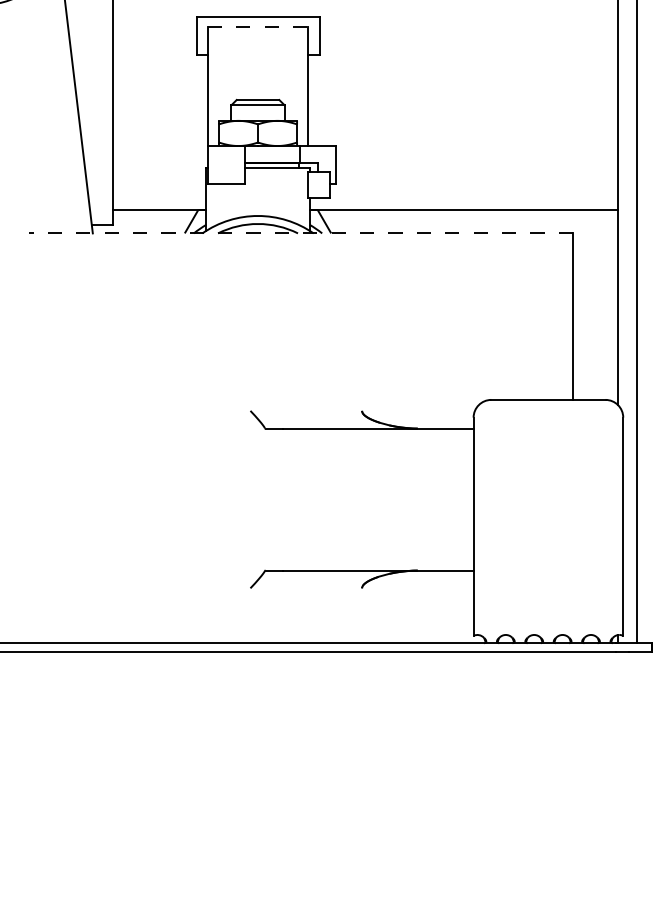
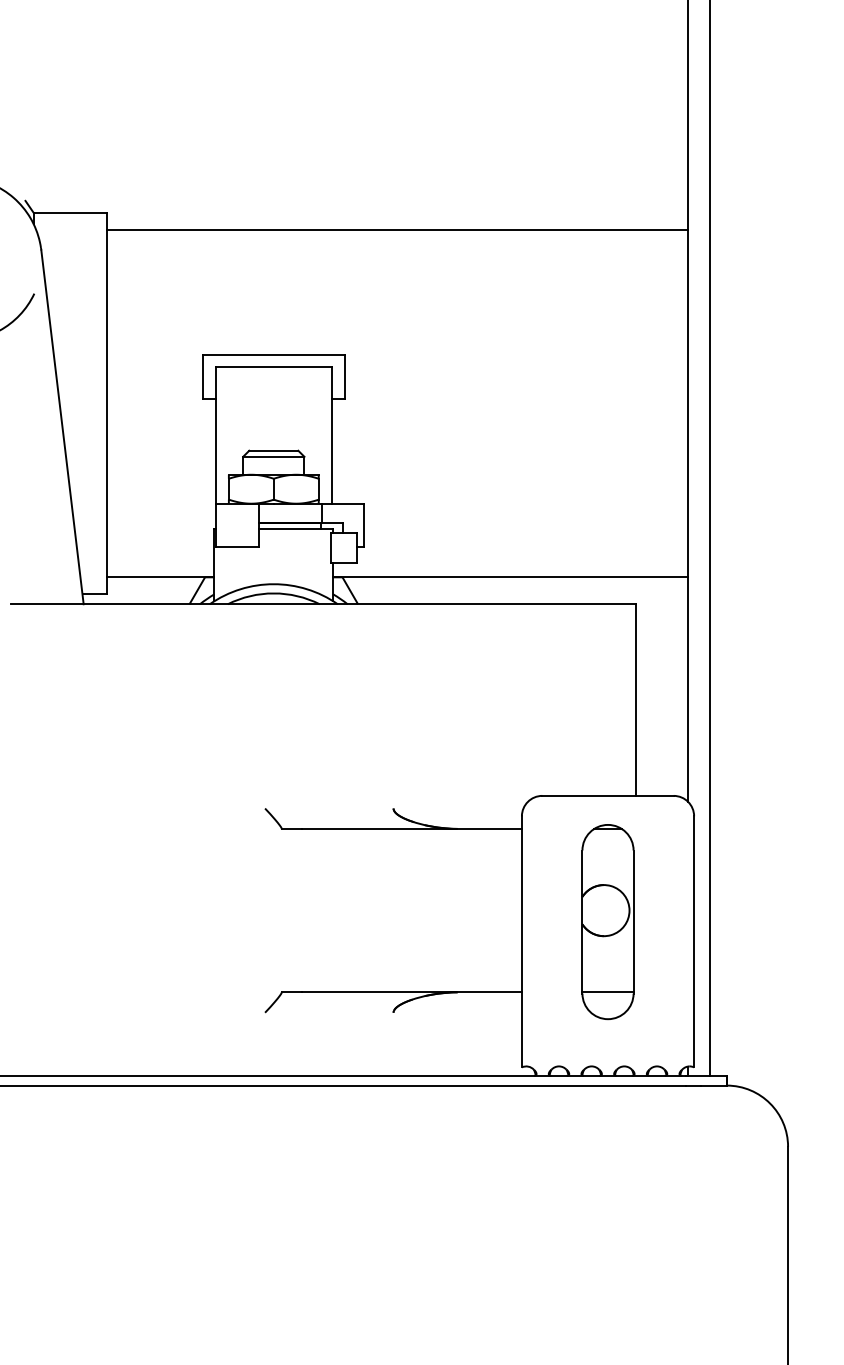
line: (257, 27) -> (273, 367), dashed -> solid
line: (301, 233) -> (323, 604), dashed -> solid
part: (547, 509) -> (607, 922), added

